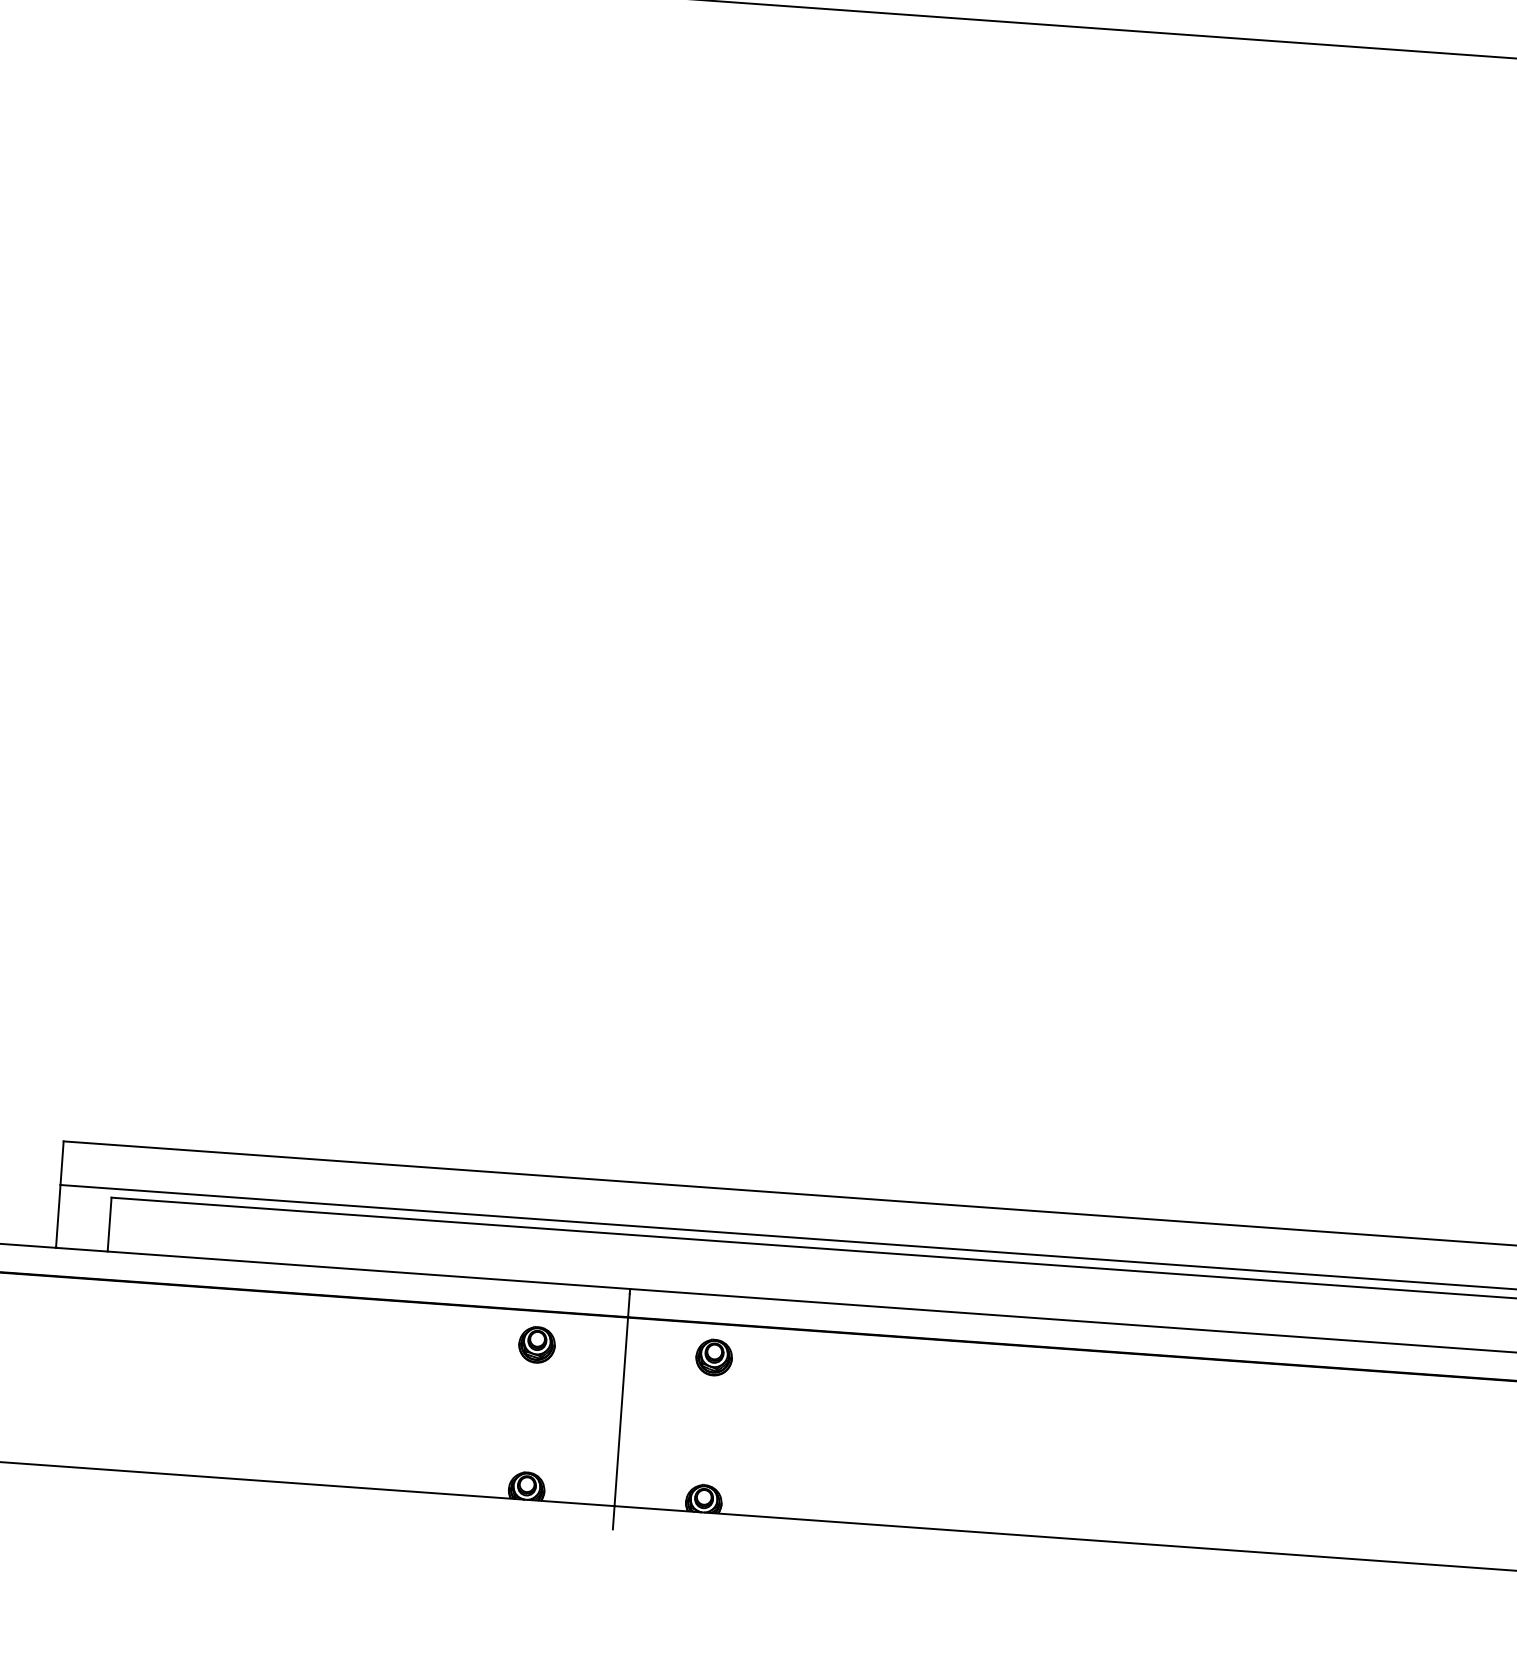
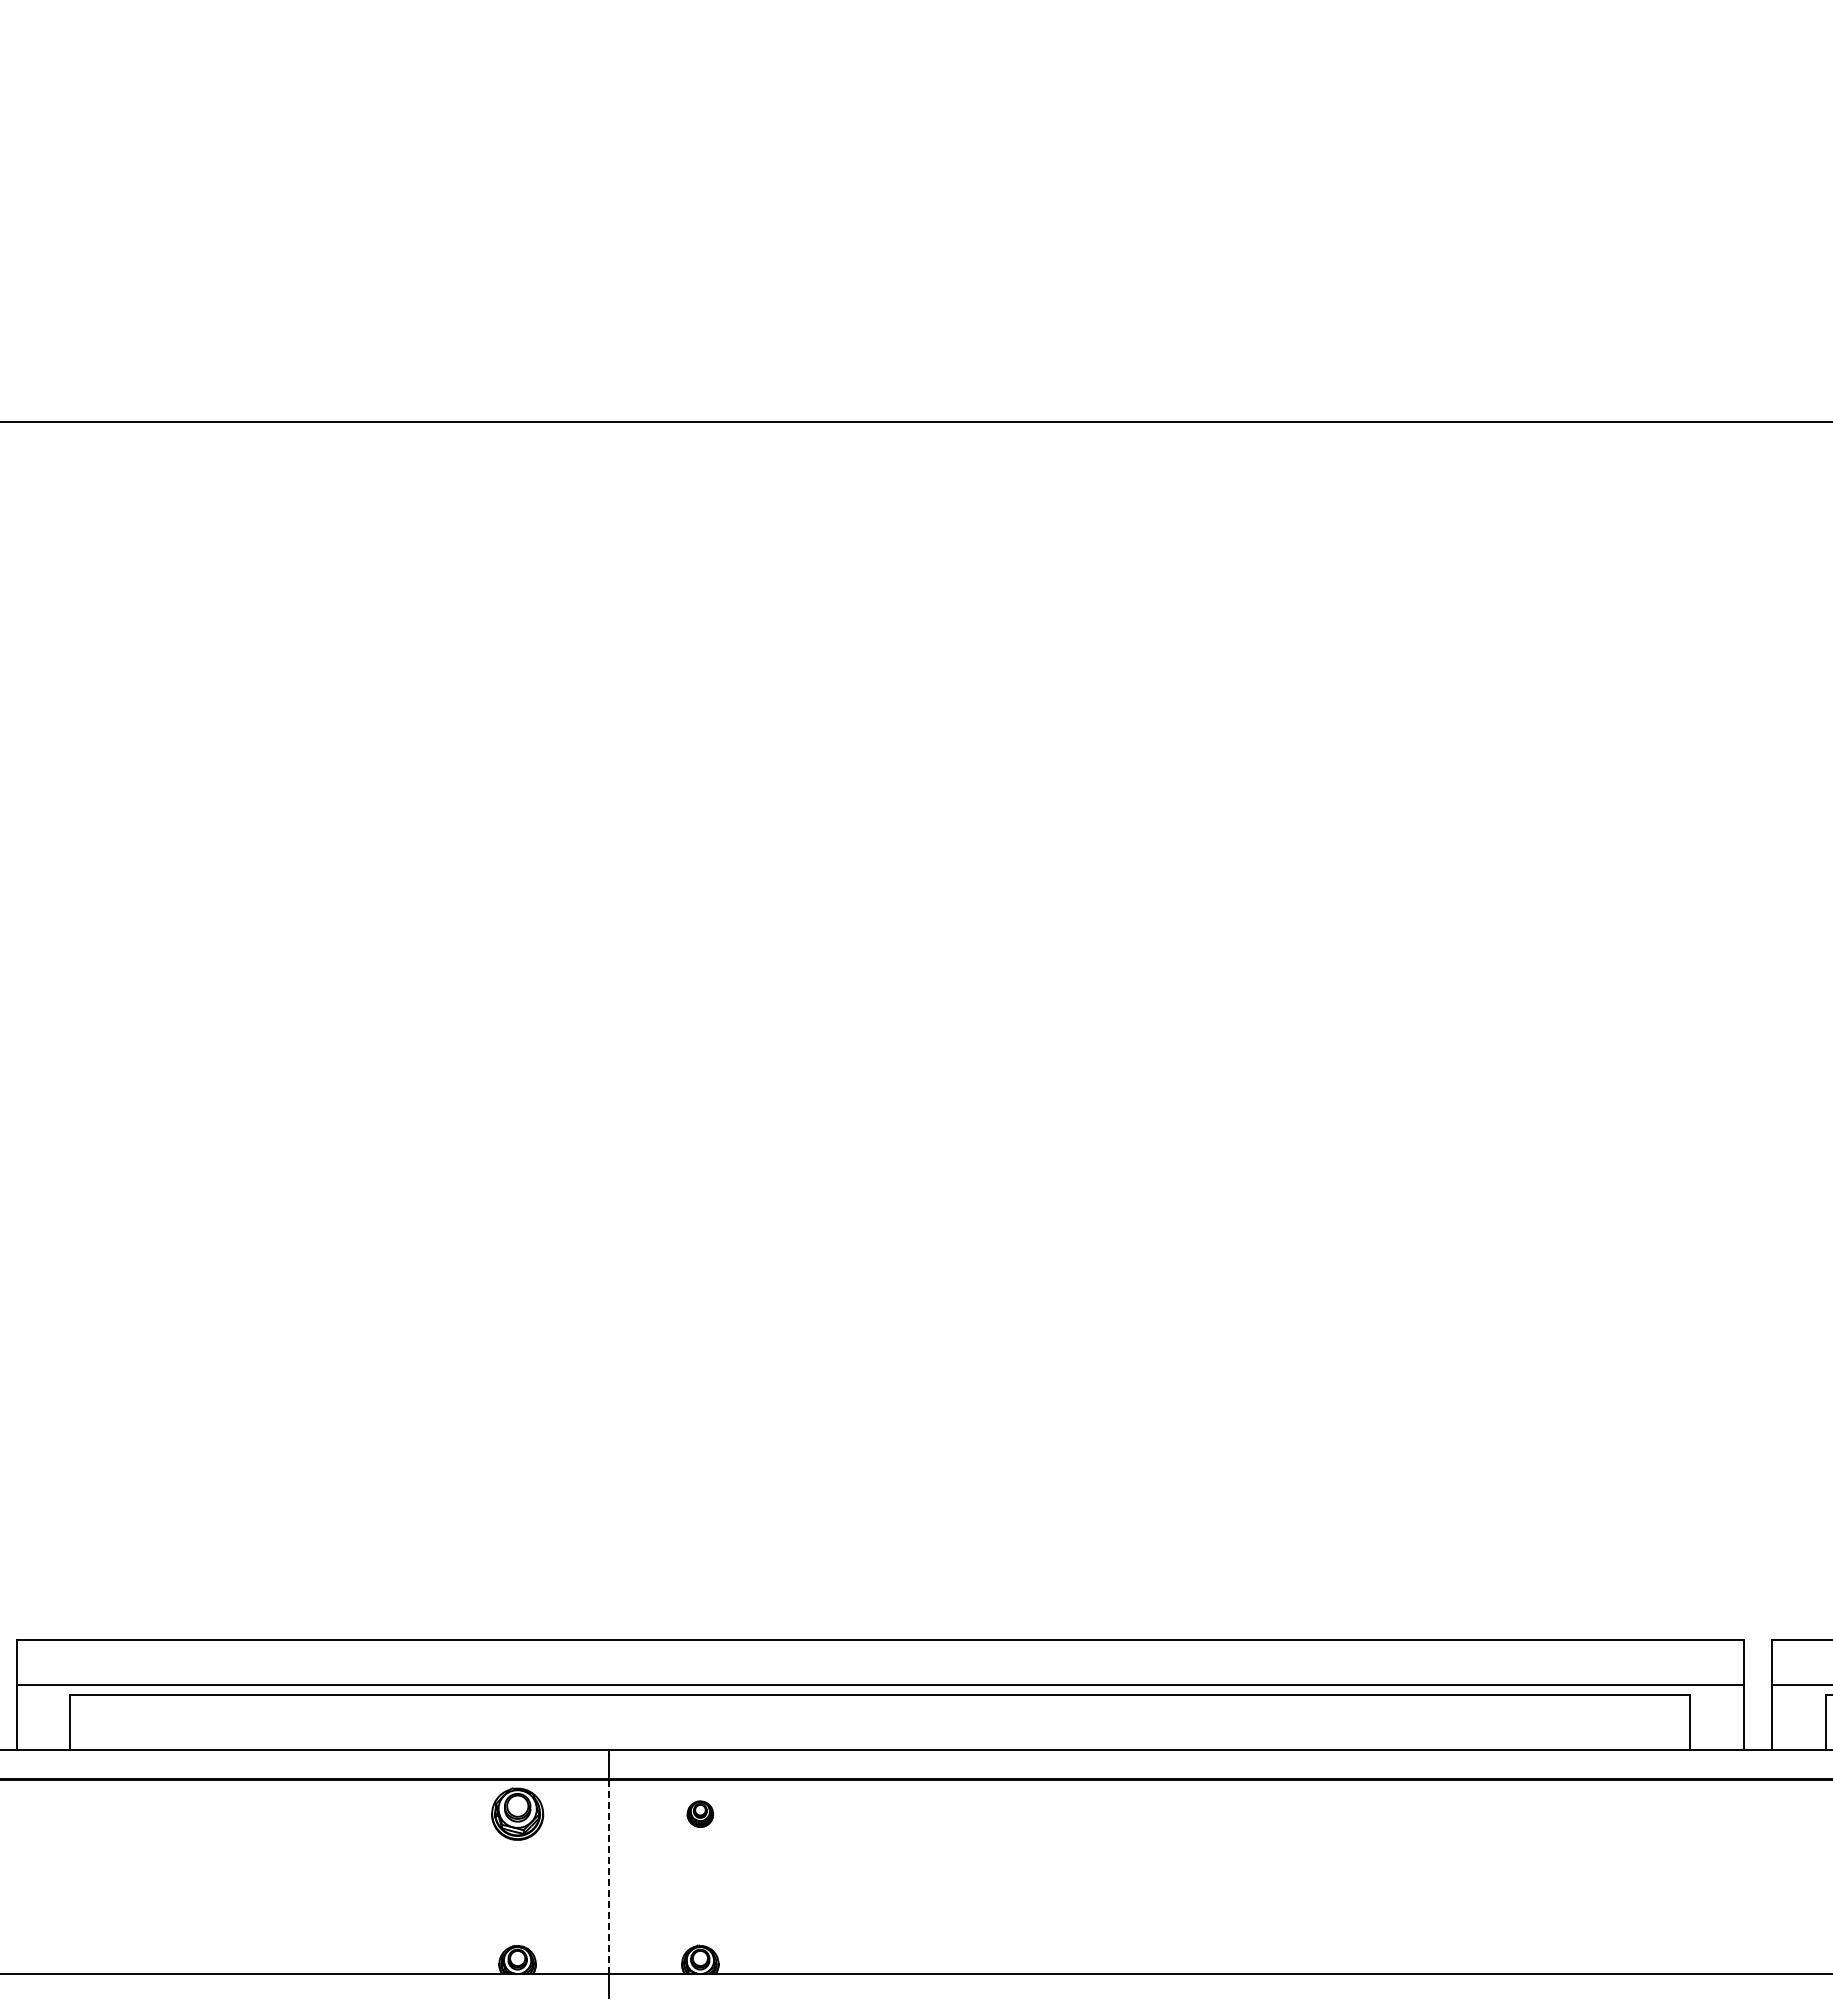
part: (536, 1345) -> (517, 1814), size x1.4
part: (714, 1356) -> (700, 1813), size x0.7
line: (620, 1411) -> (608, 1876), solid -> dashed

